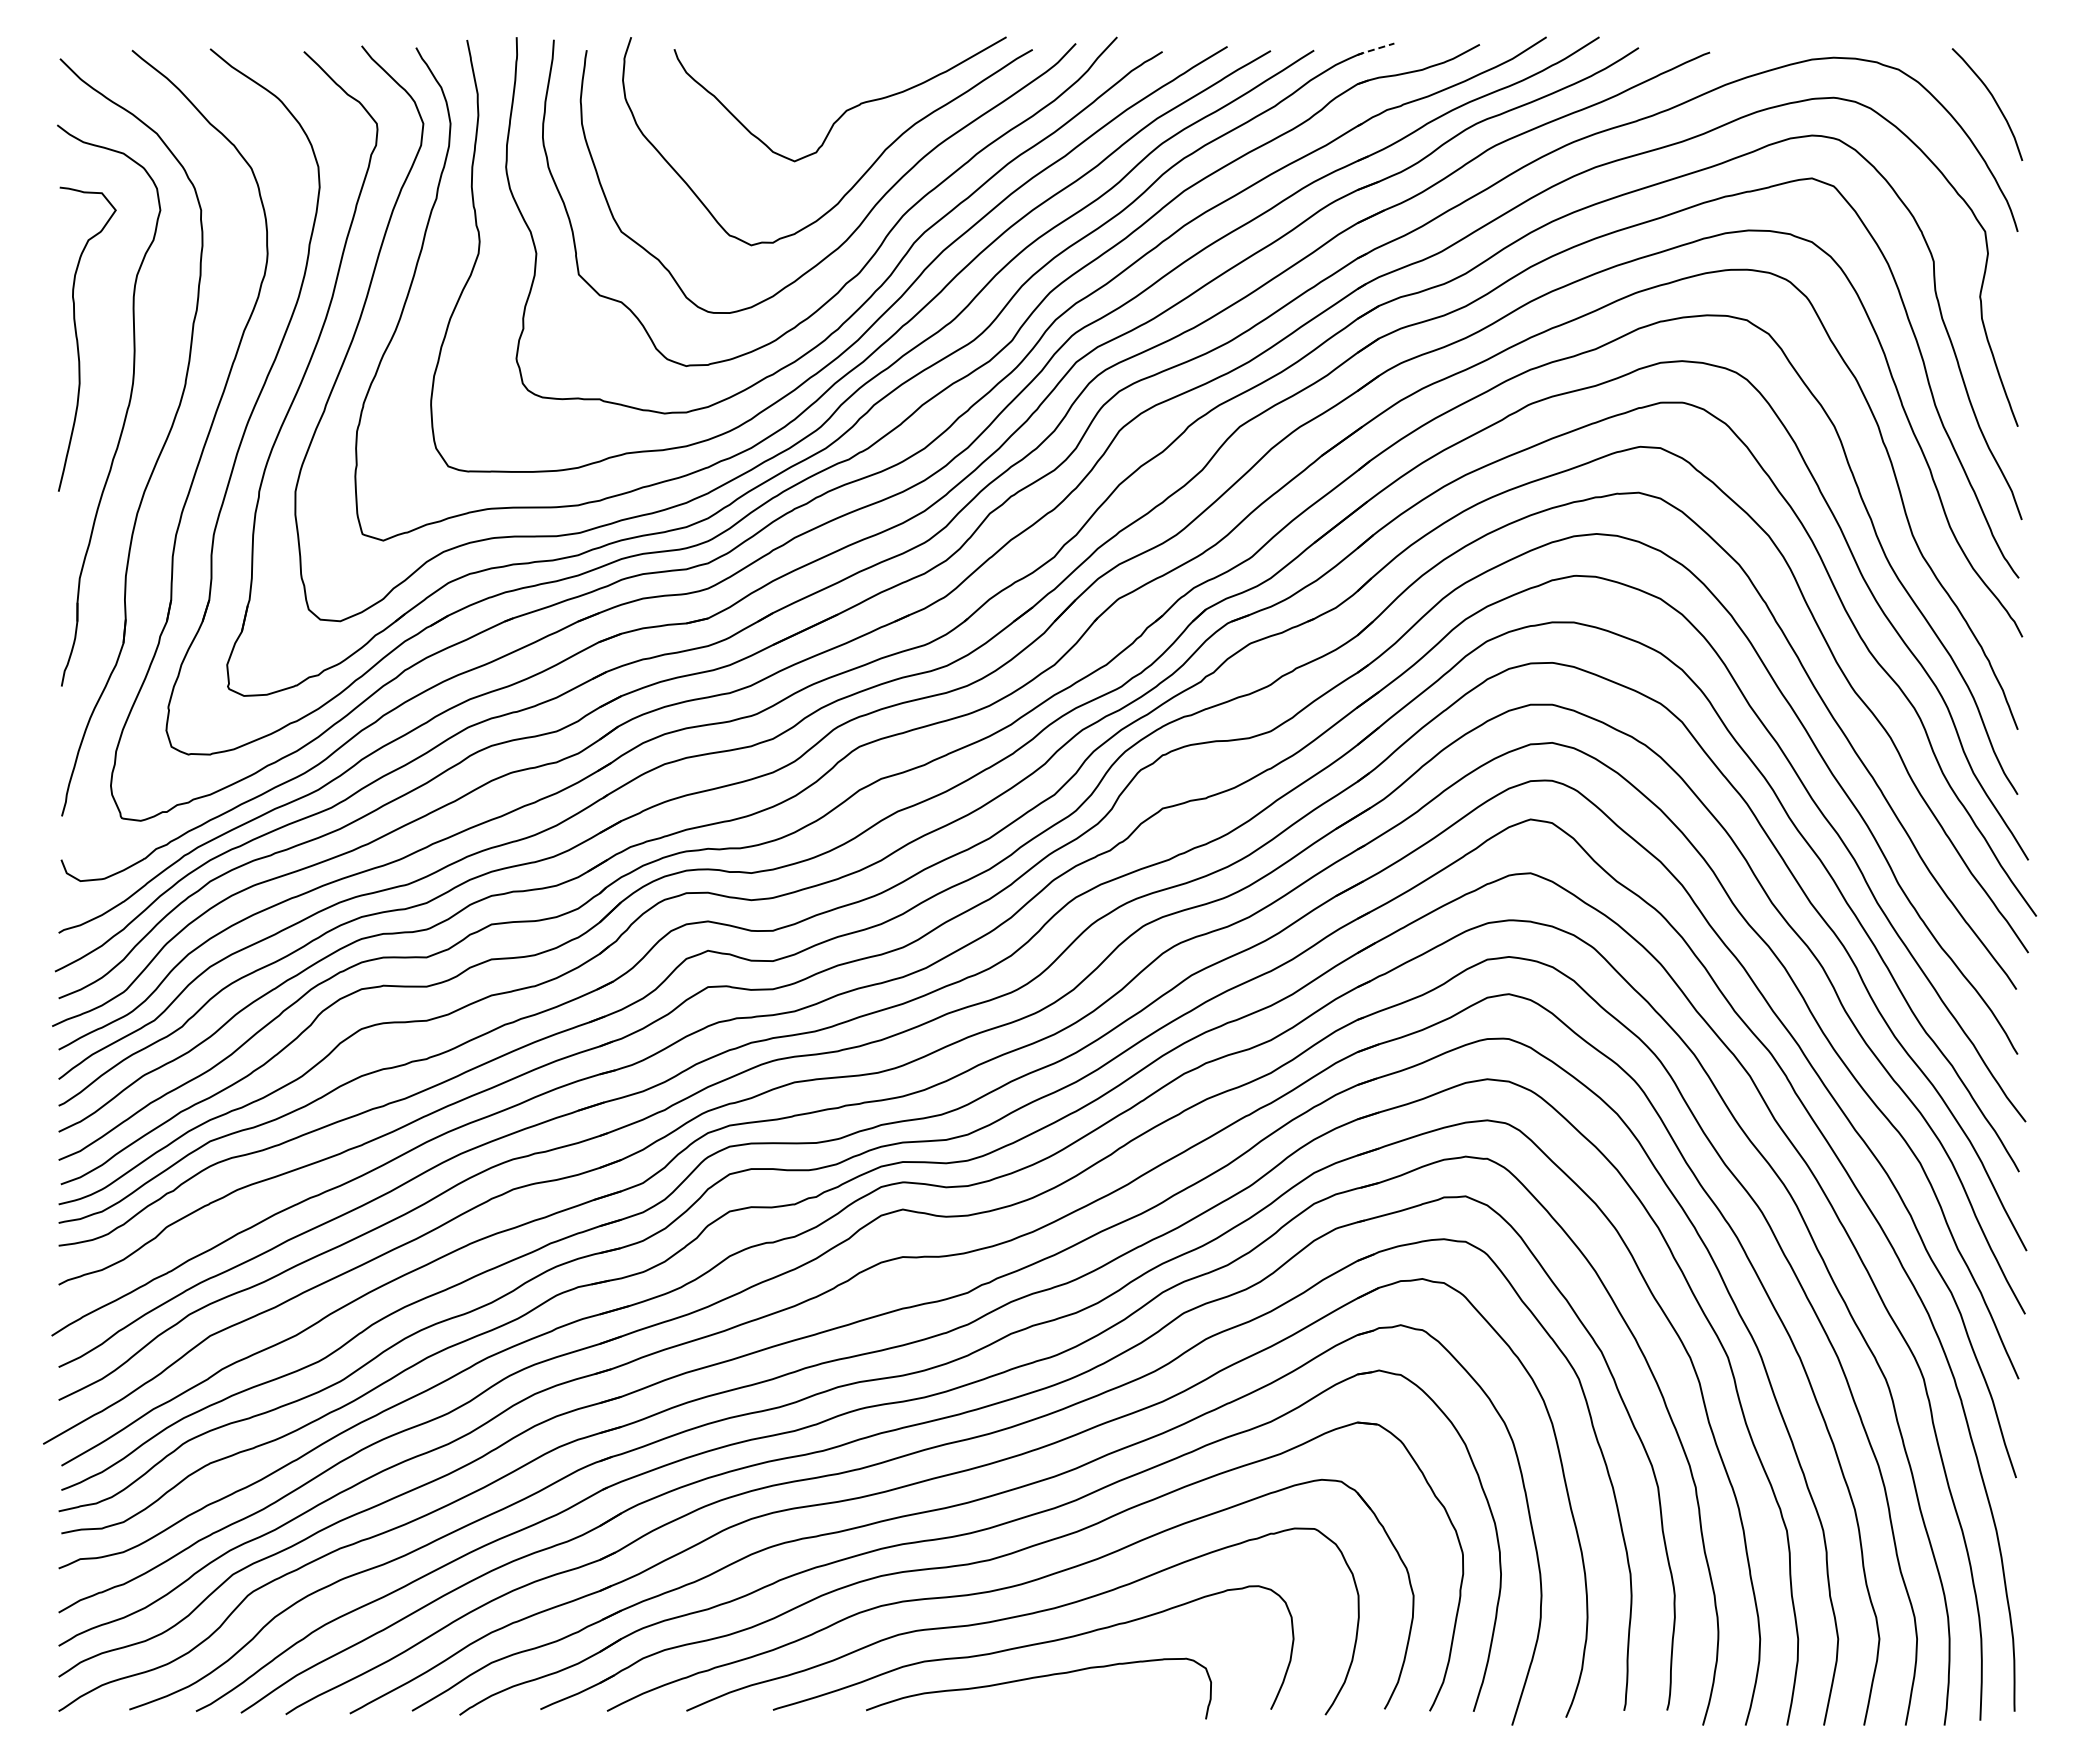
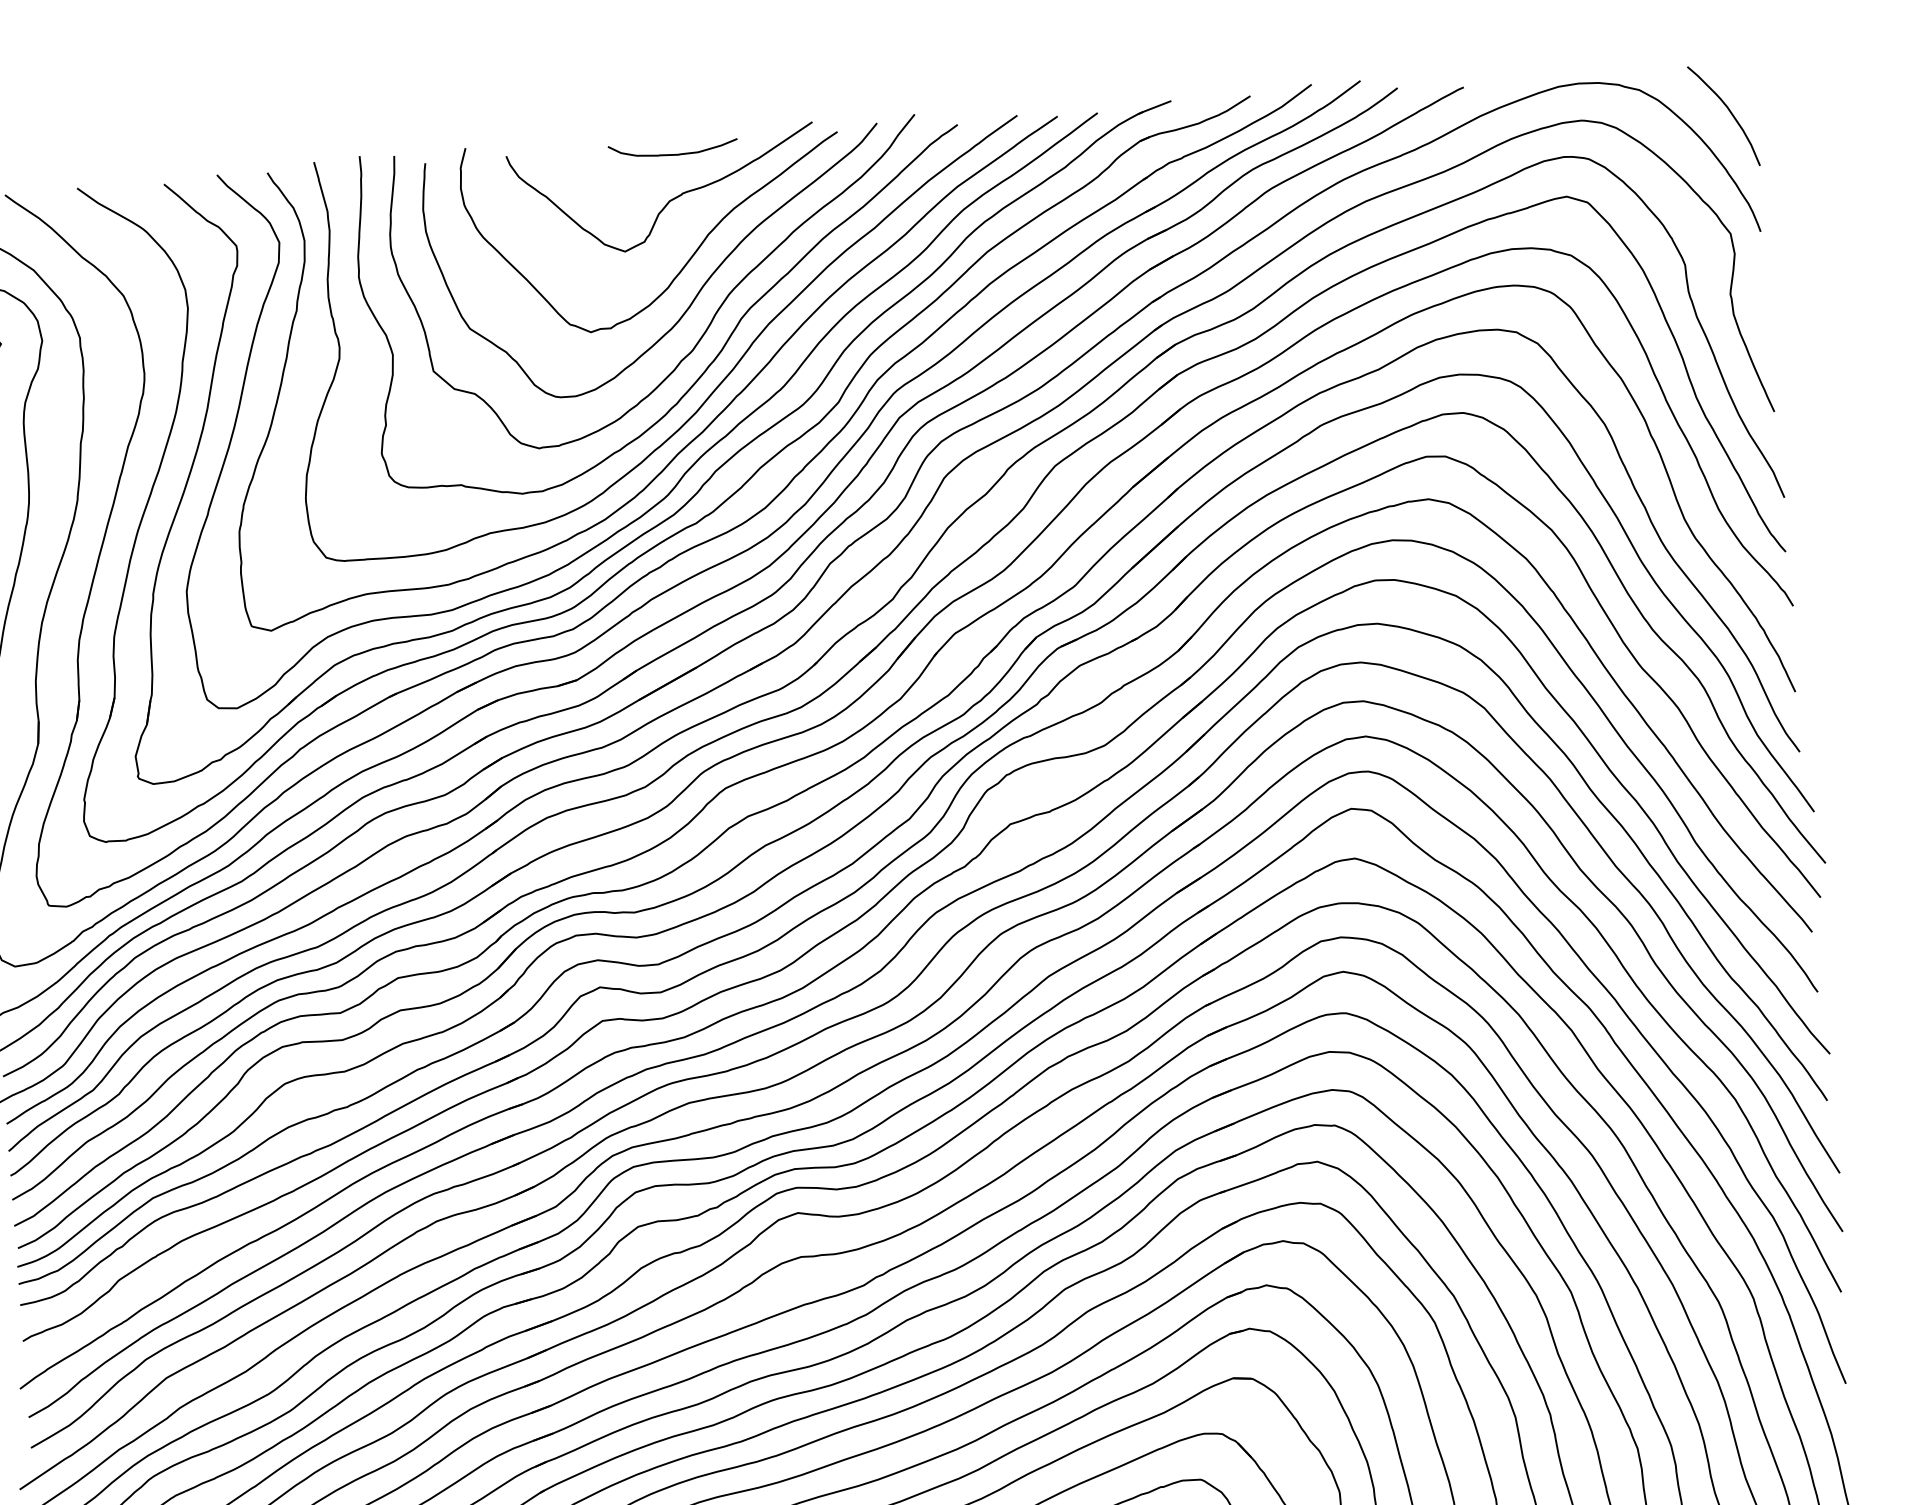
line: (1375, 49) -> (1154, 107), dashed -> solid
curve: (854, 60) -> (673, 154), added

